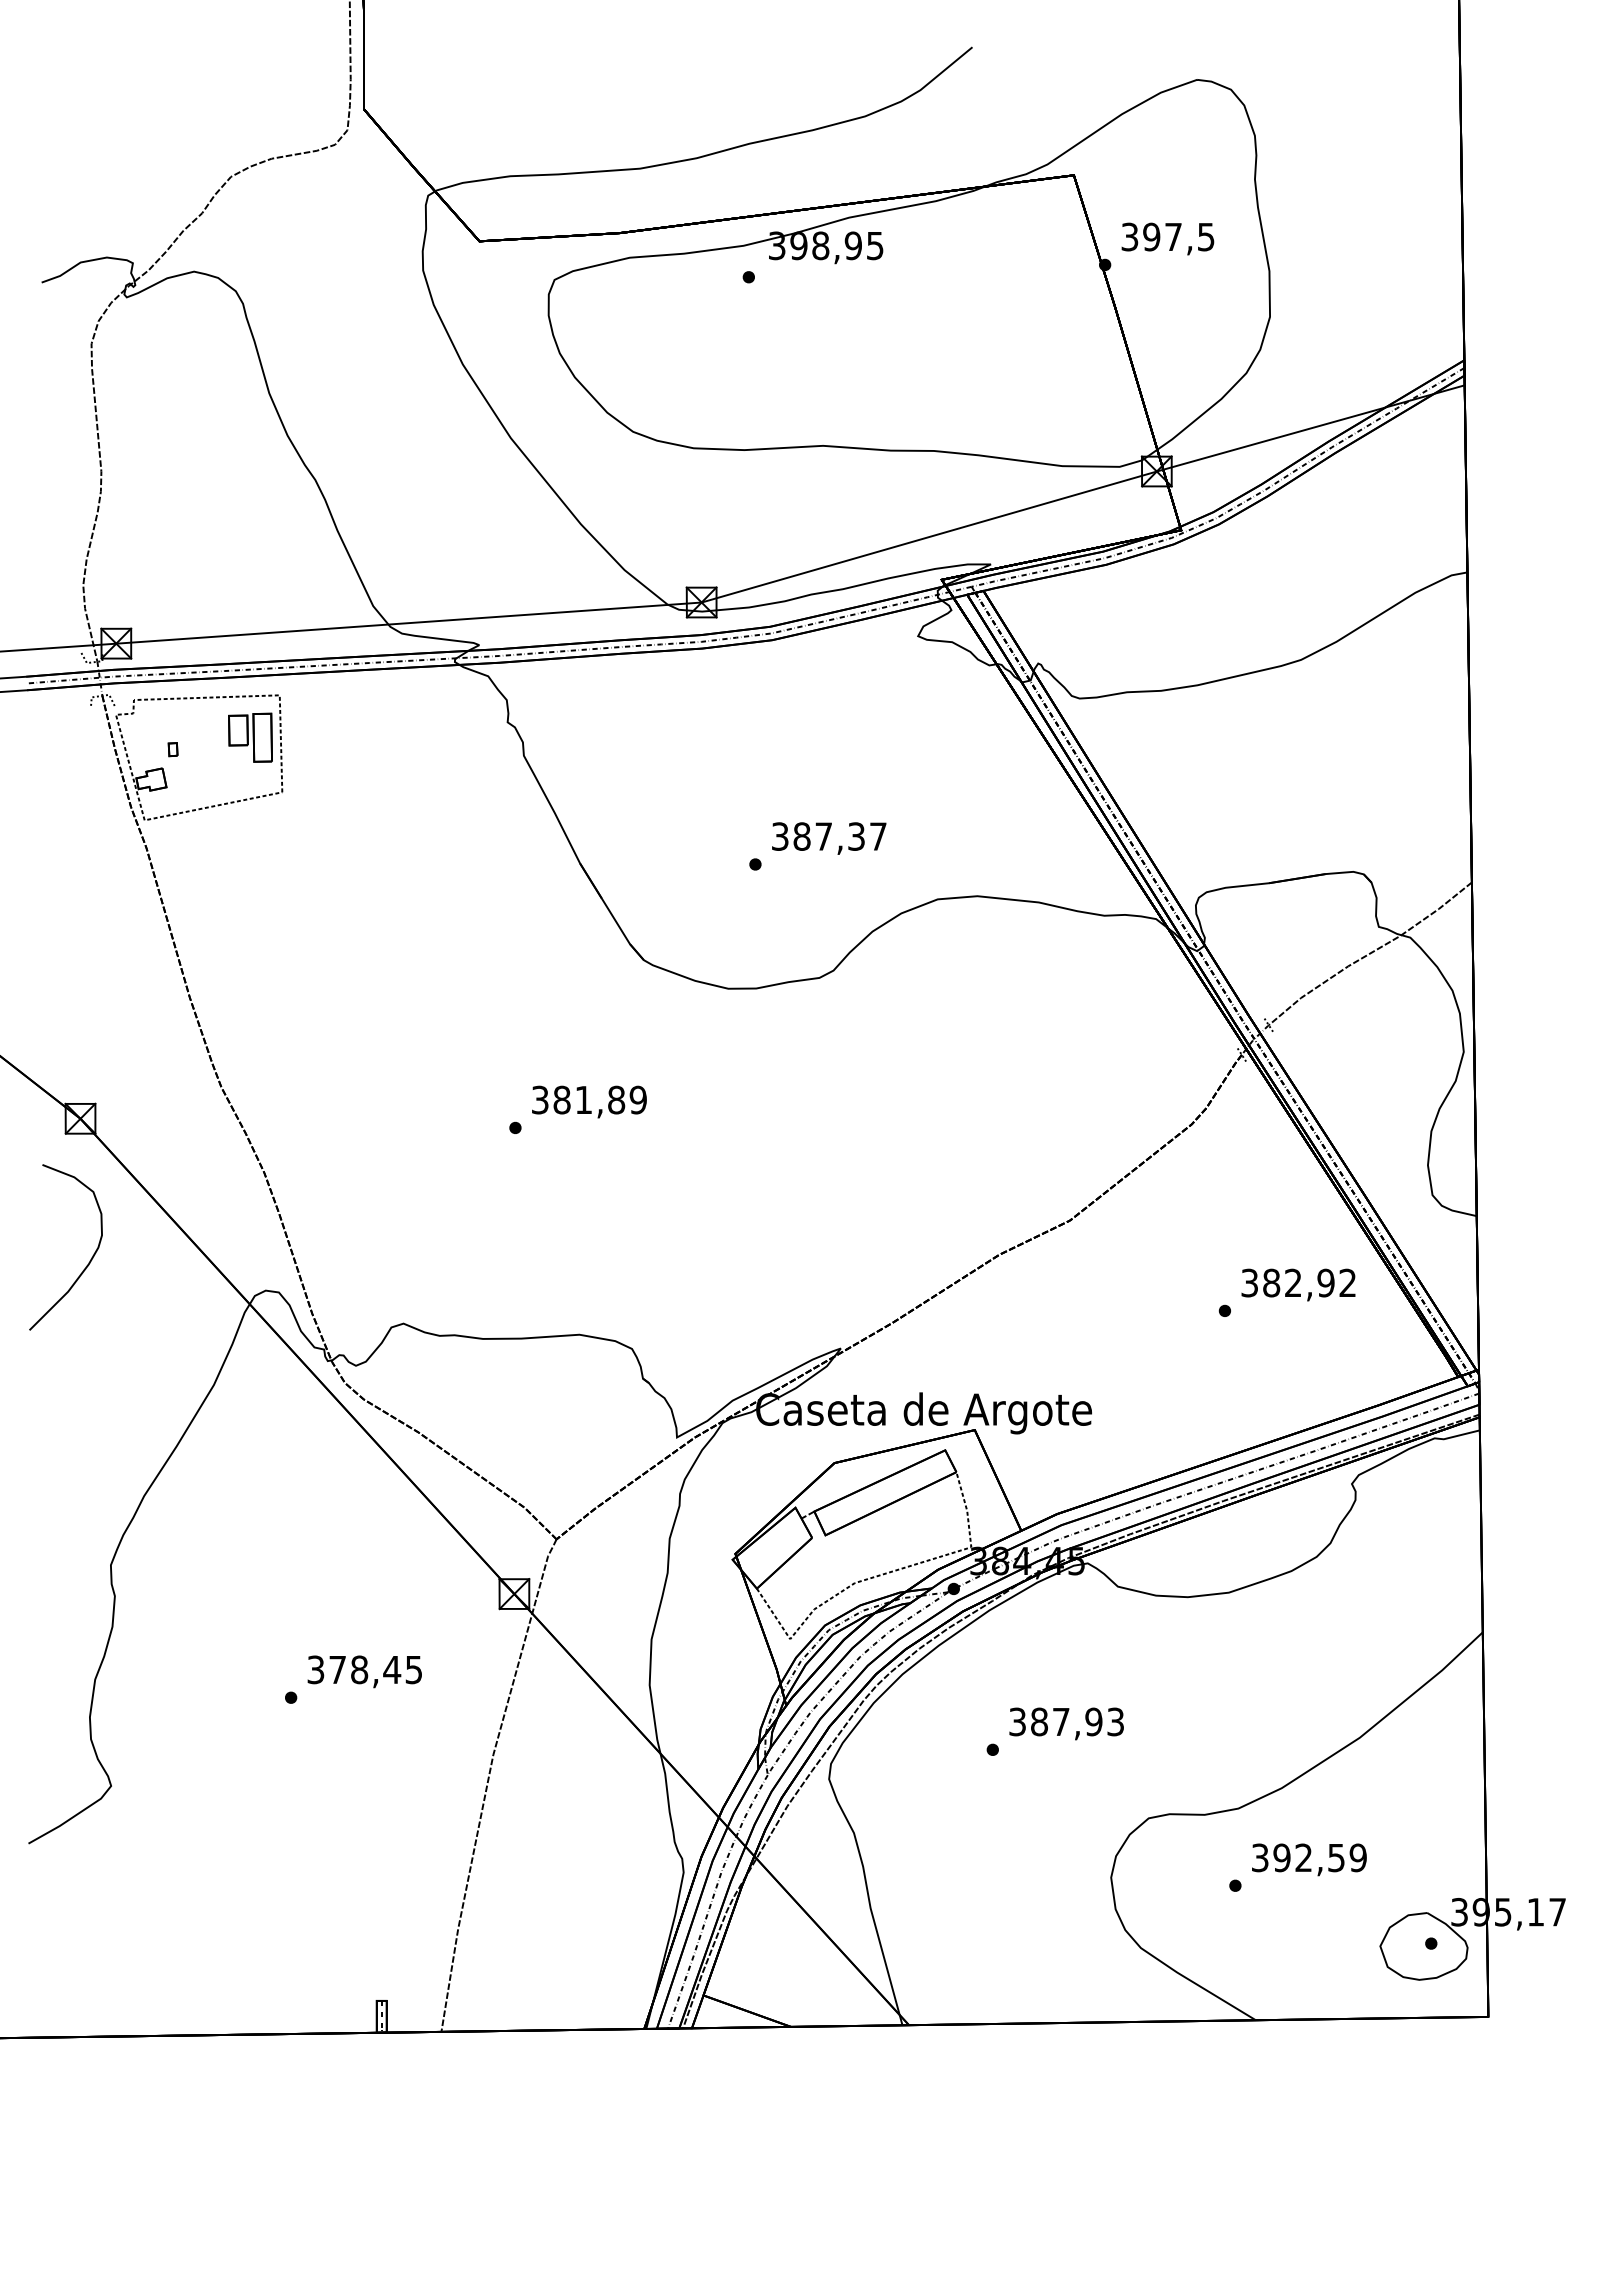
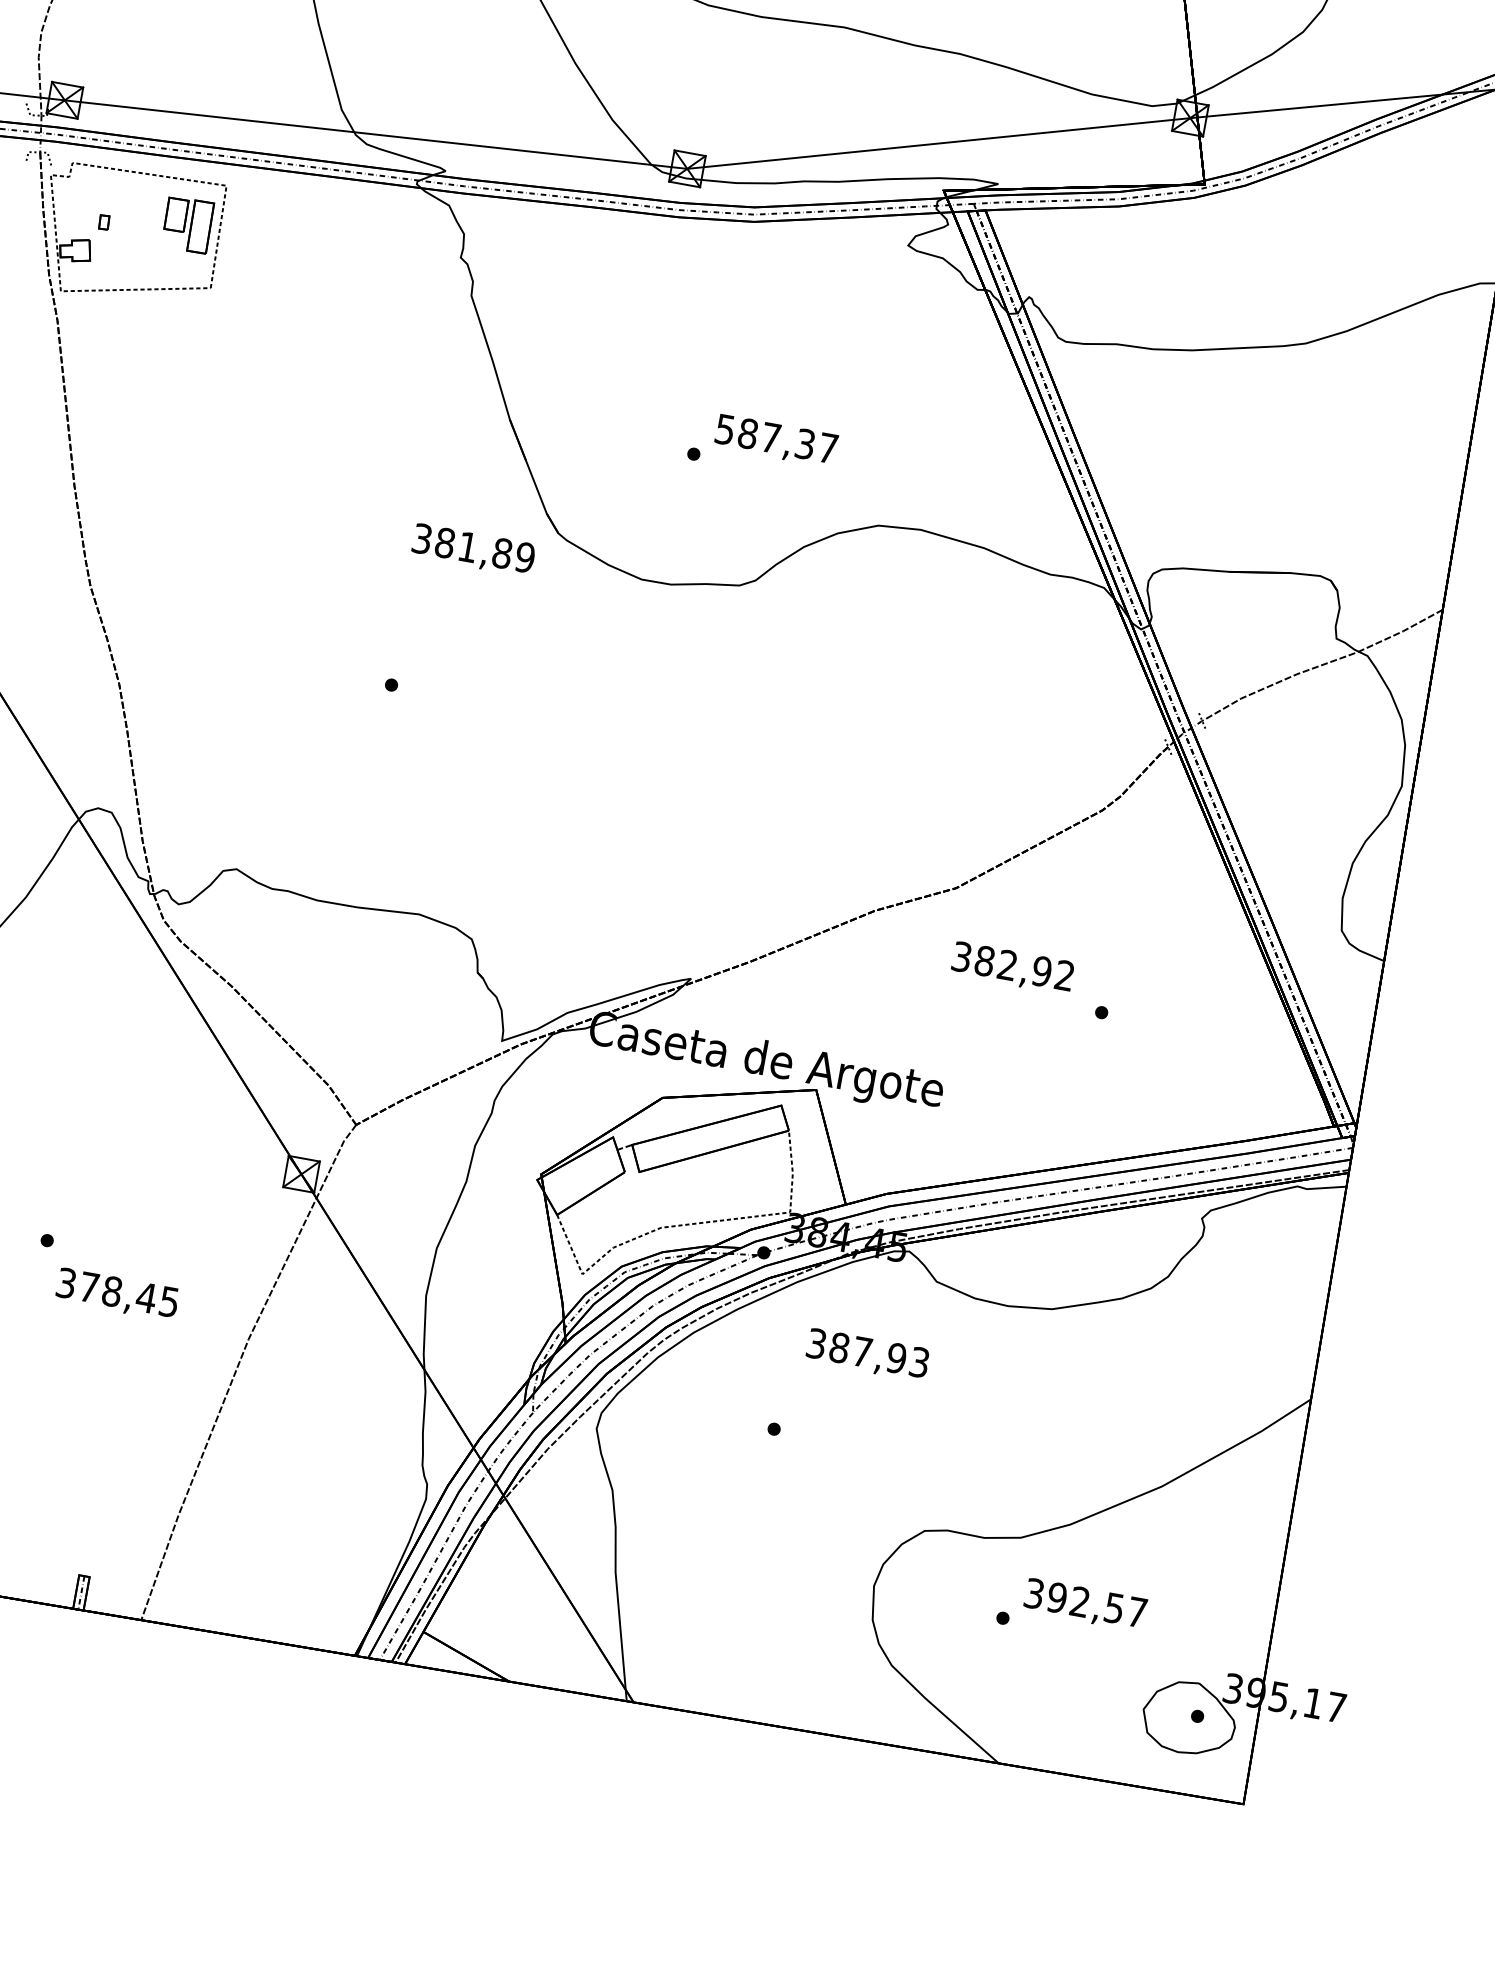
text: (780, 836) -> (725, 429), 387,37 -> 587,37
text: (589, 1101) -> (473, 549), moved
text: (1298, 1284) -> (1012, 967), moved
text: (364, 1671) -> (117, 1294), moved
text: (1066, 1723) -> (867, 1354), moved
text: (1357, 1857) -> (1136, 1611), 392,59 -> 392,57

